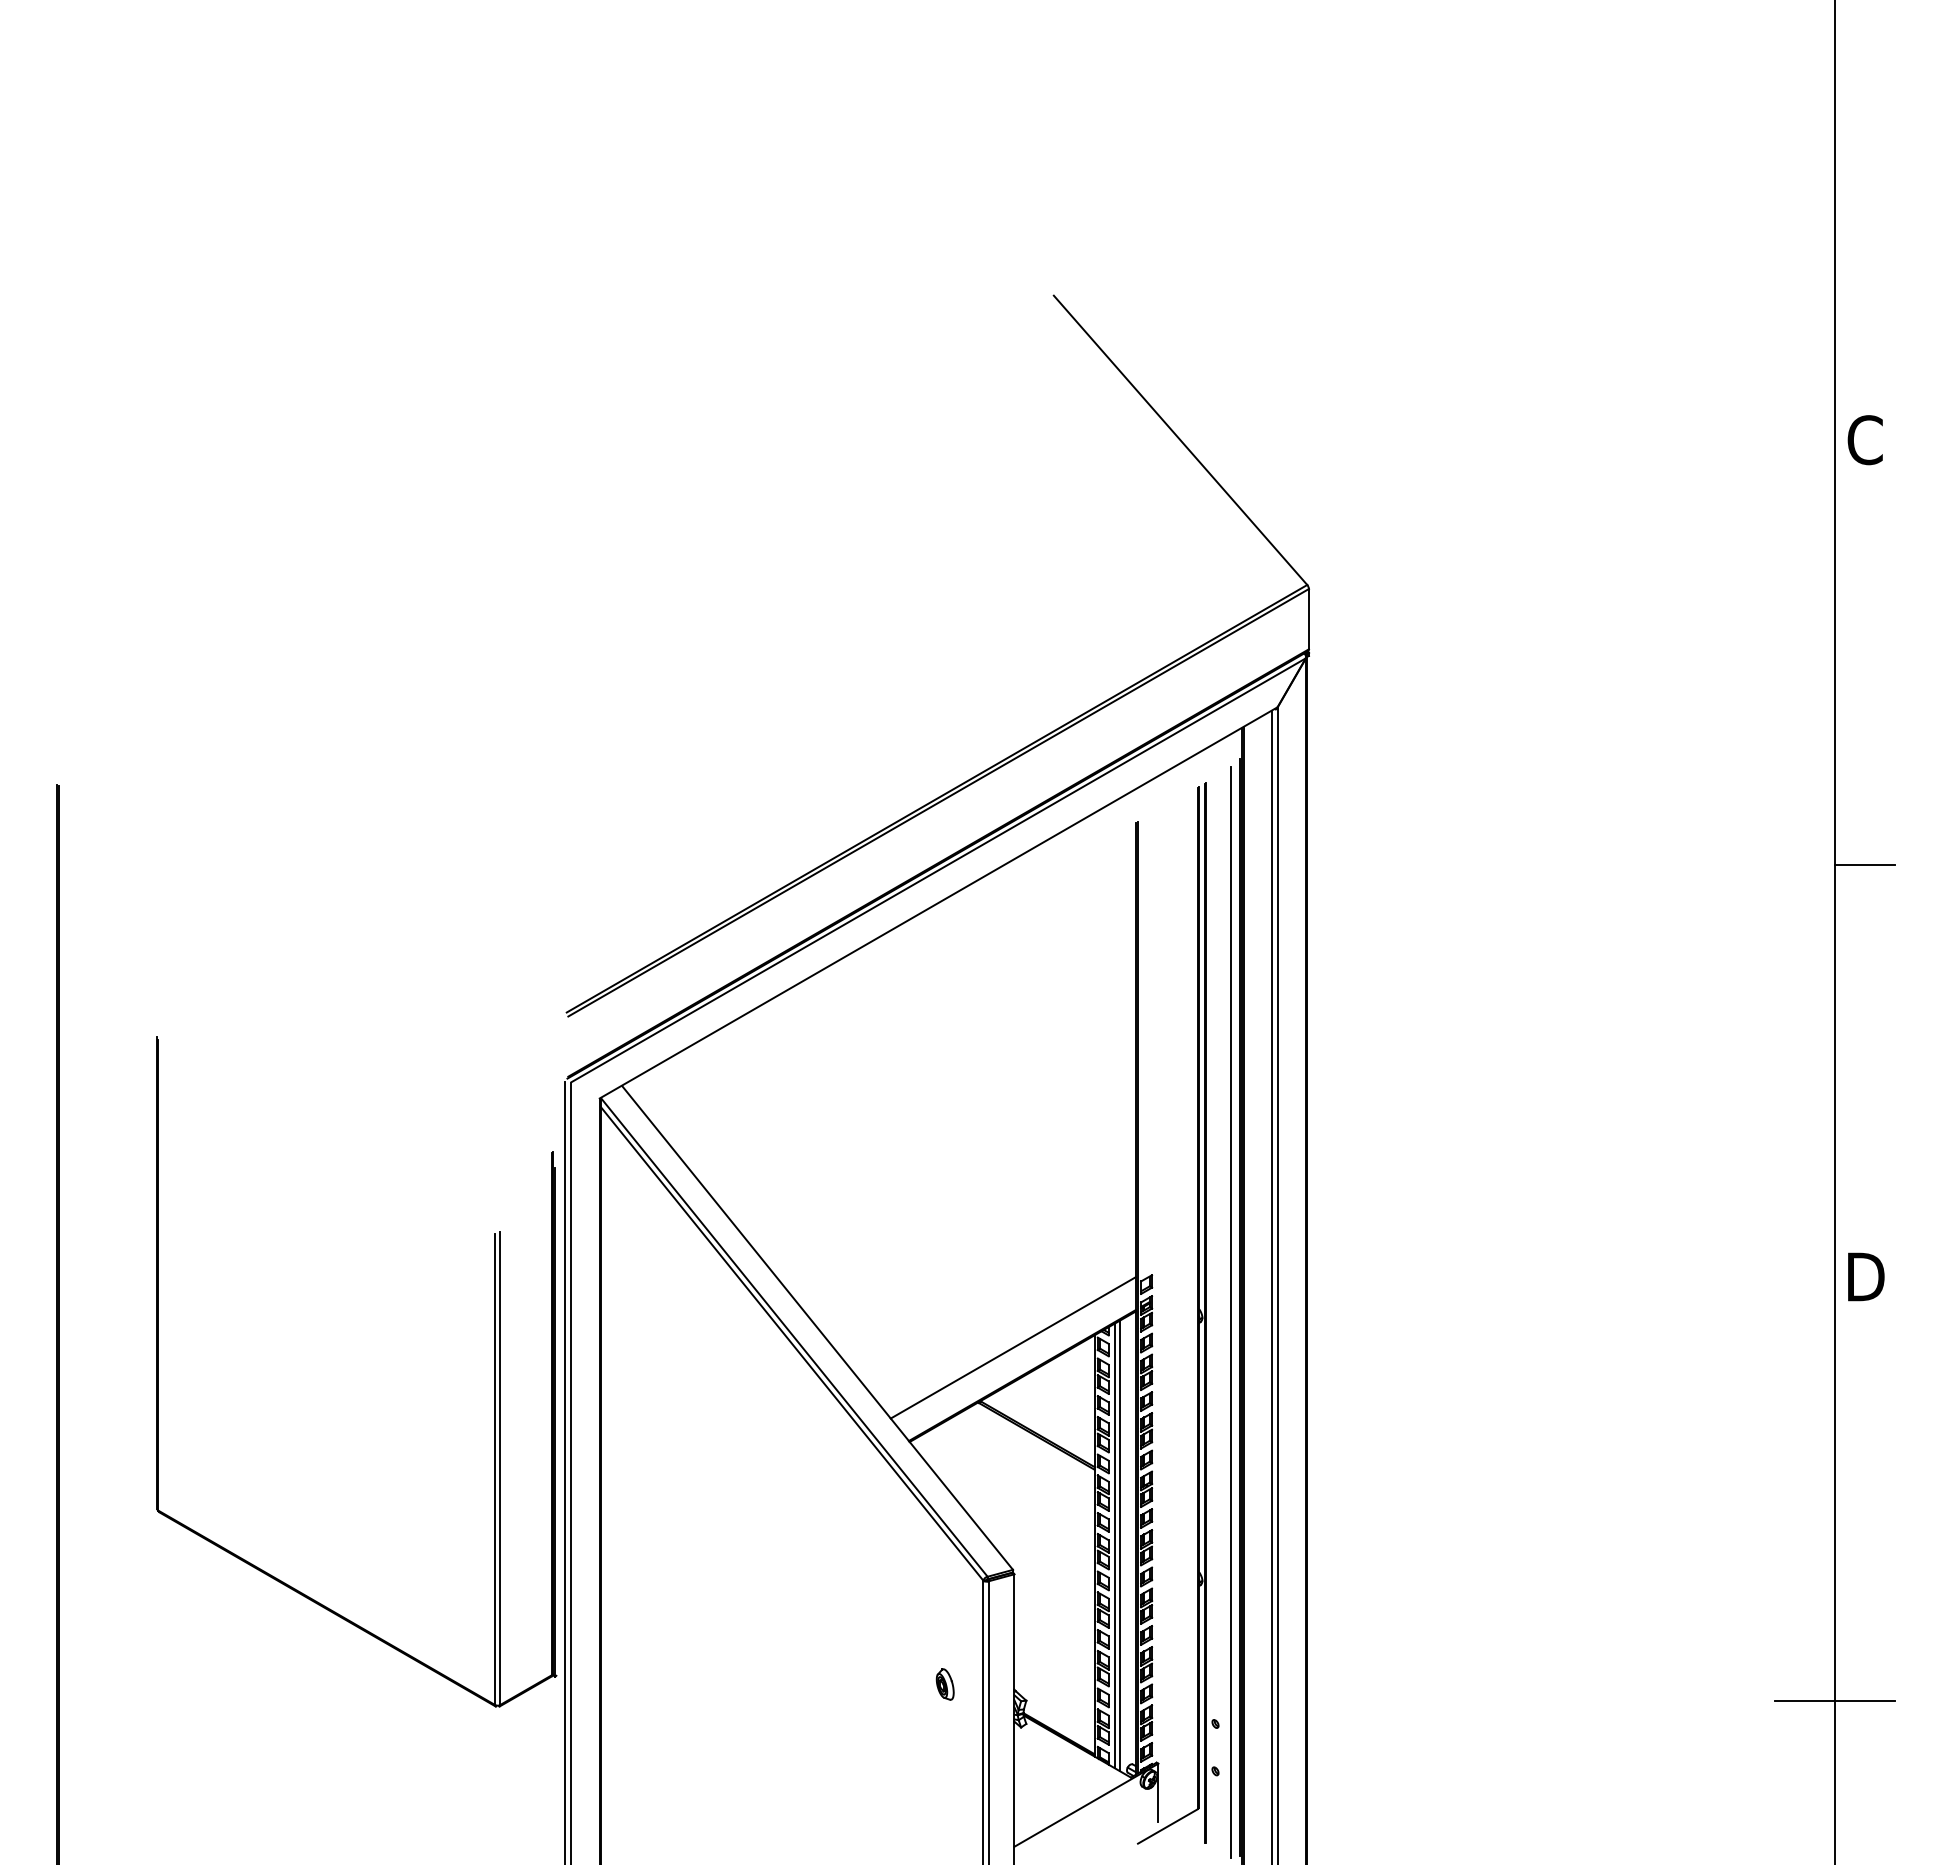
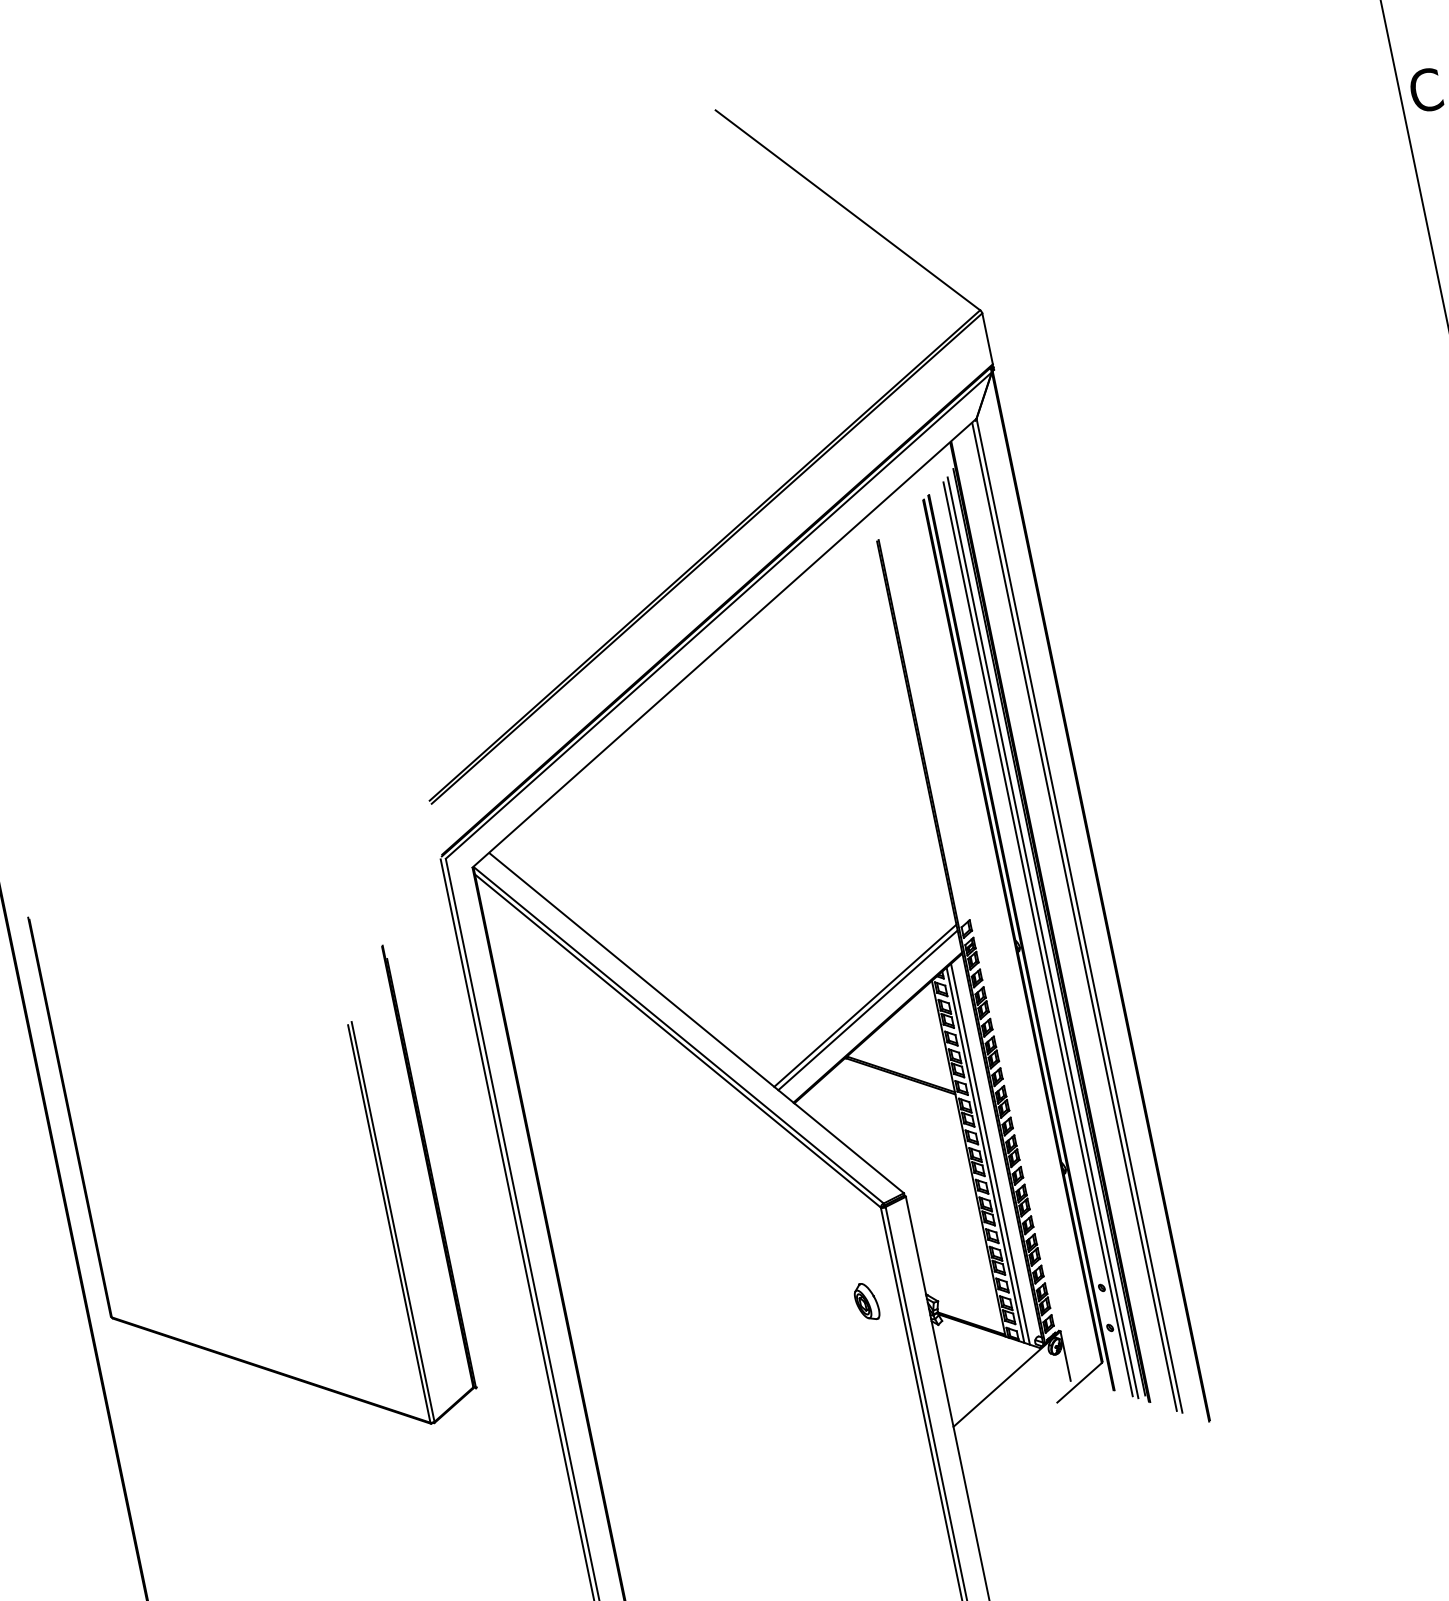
line: (1225, 1312) -> (1038, 938), added
line: (1014, 1353) -> (867, 1010), added
part: (494, 1371) -> (371, 1141), moved
part: (945, 1684) -> (866, 1301), size x1.43

